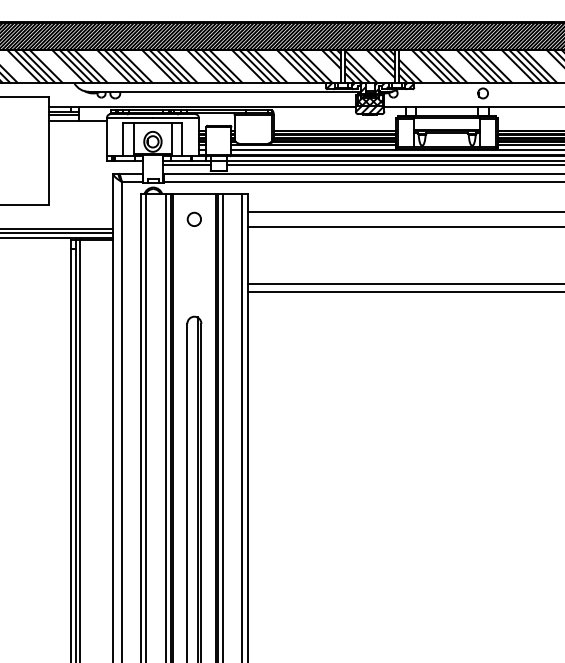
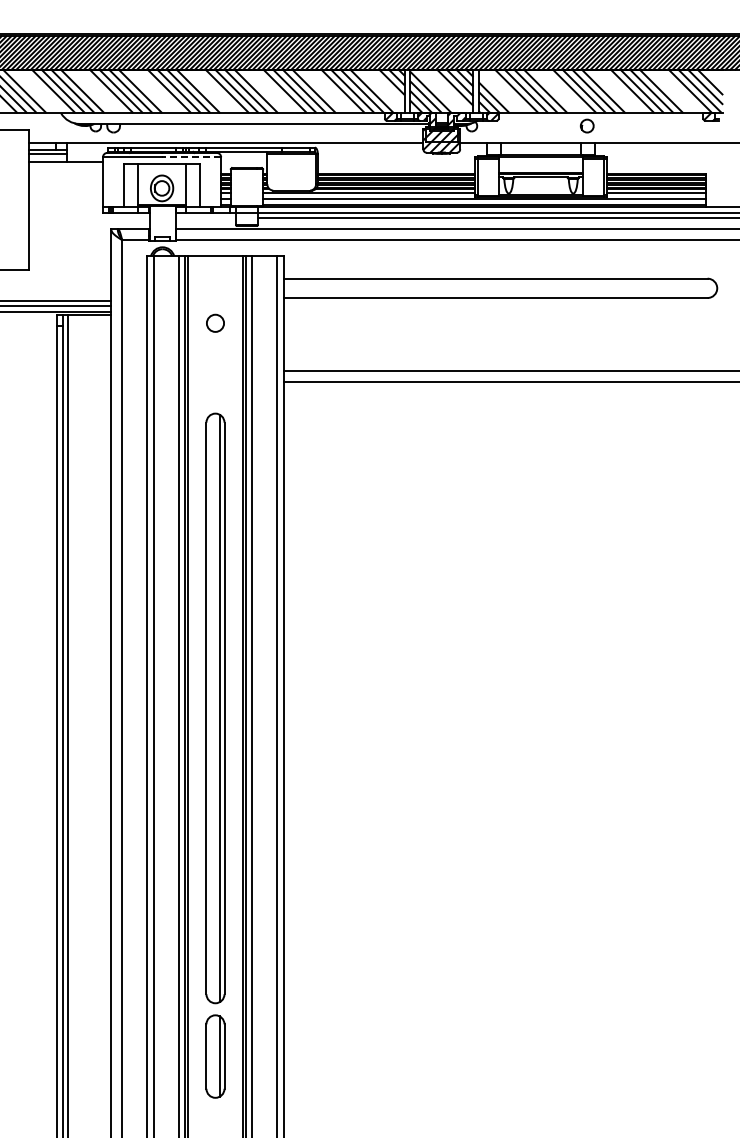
hatch: (369, 99) -> (441, 134), removed
line: (175, 117) -> (191, 157), solid -> dashed
line: (186, 164) -> (205, 217), removed
circle: (194, 218) -> (215, 322), moved

